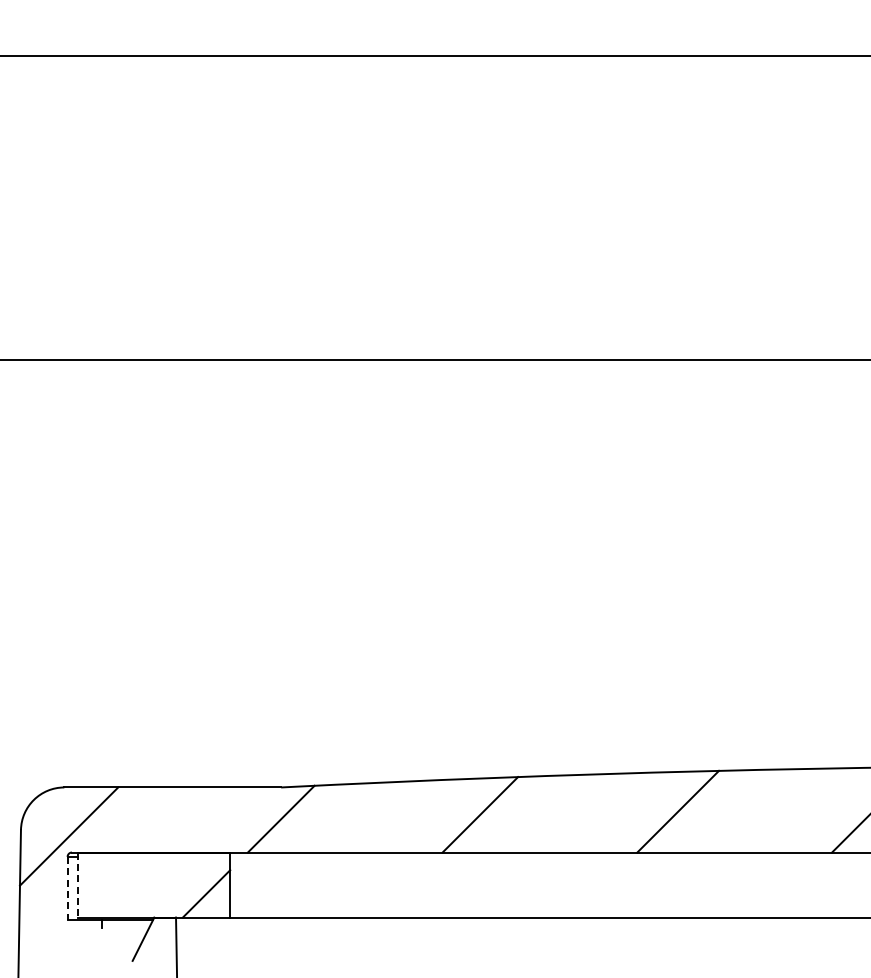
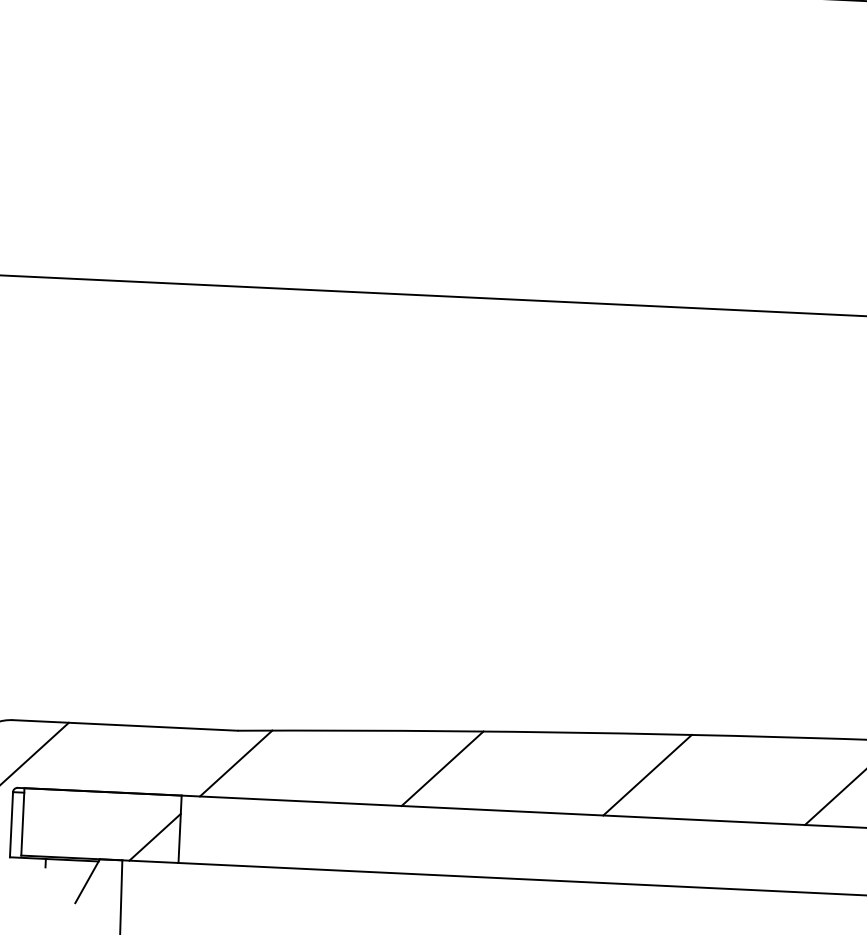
line: (78, 885) -> (22, 822), dashed -> solid
line: (67, 888) -> (11, 824), dashed -> solid

